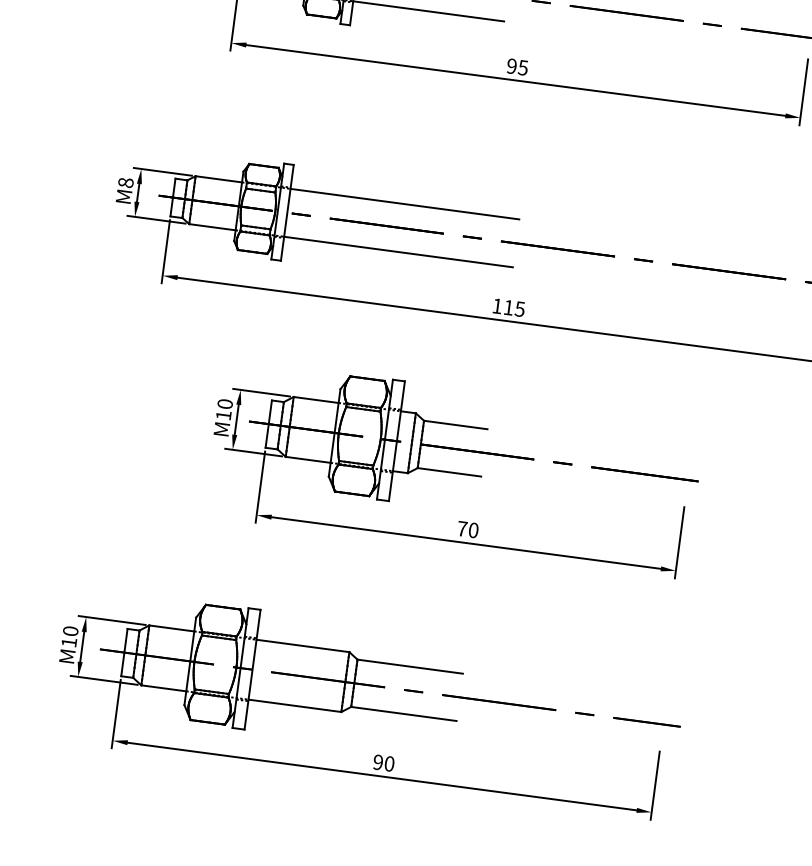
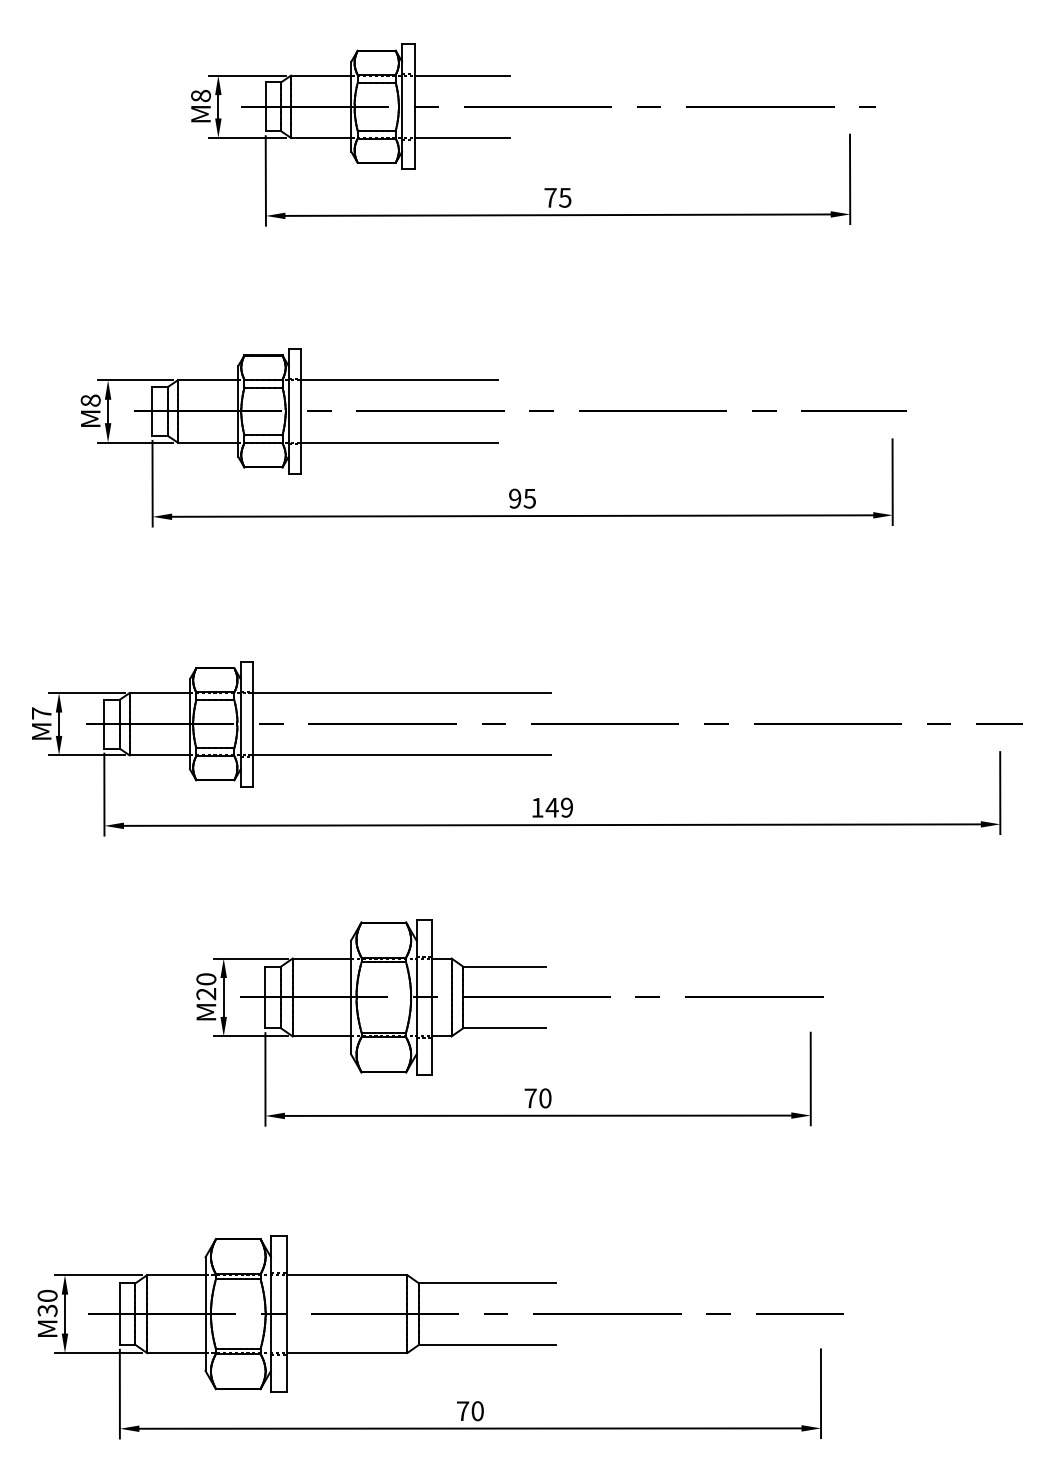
text: (125, 182) -> (41, 713), 8 -> 7
text: (513, 308) -> (558, 807), 115 -> 149
text: (223, 415) -> (206, 994), 10 -> 20
text: (69, 642) -> (47, 1310), 10 -> 30
text: (377, 762) -> (462, 1411), 90 -> 70

